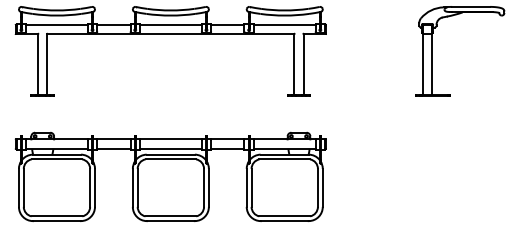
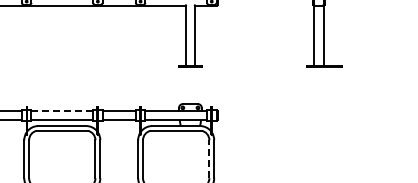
line: (170, 139) -> (61, 110), solid -> dashed
line: (317, 187) -> (208, 158), solid -> dashed

